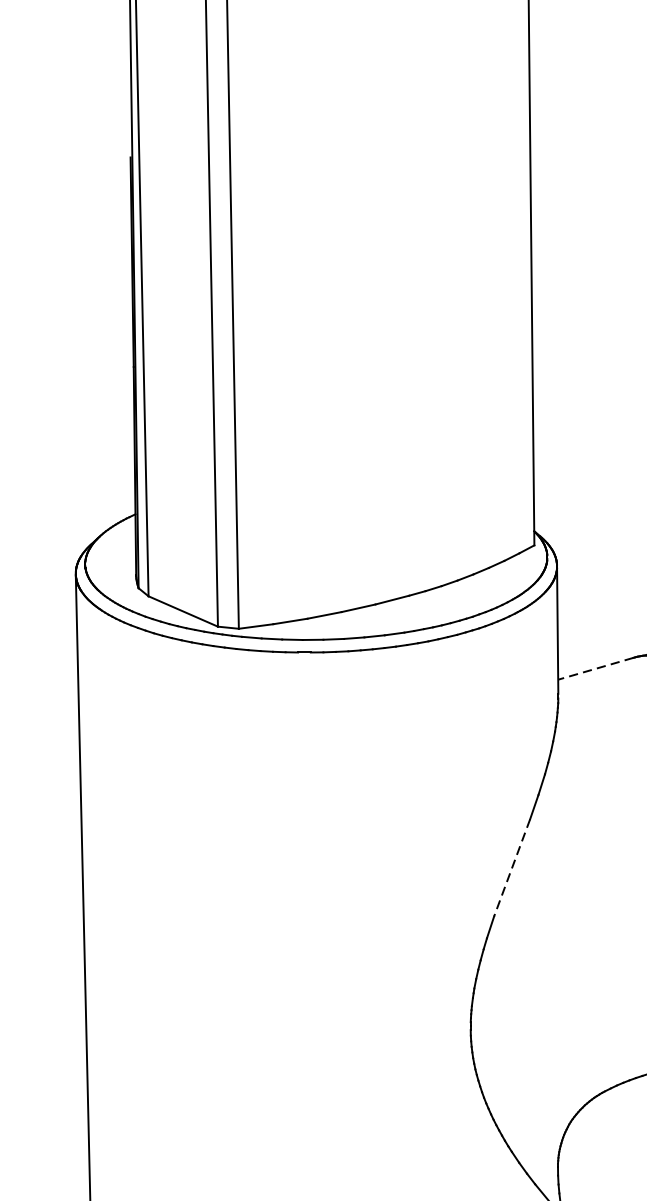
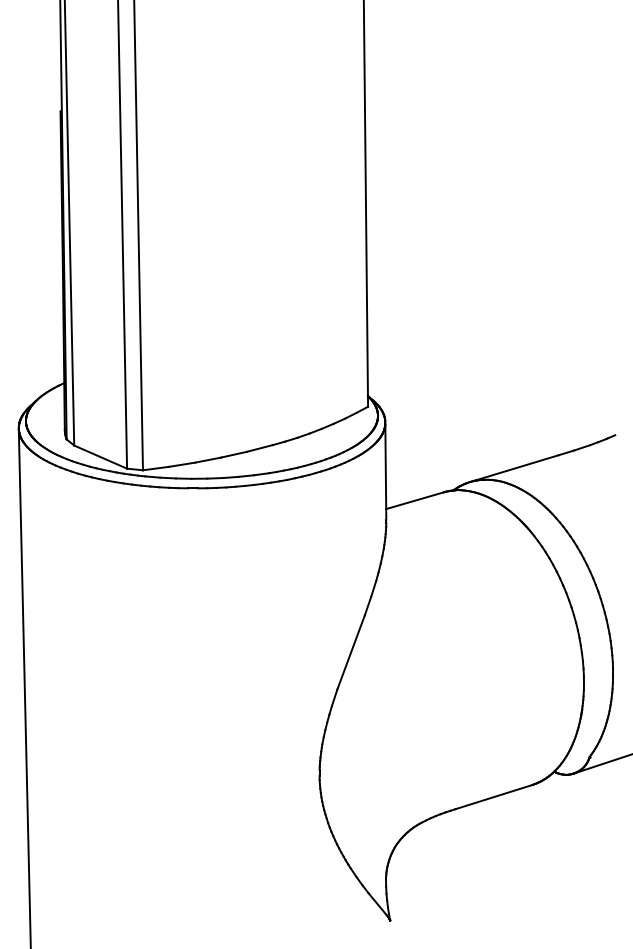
line: (595, 668) -> (414, 500), dashed -> solid
line: (512, 868) -> (351, 652), dashed -> solid

